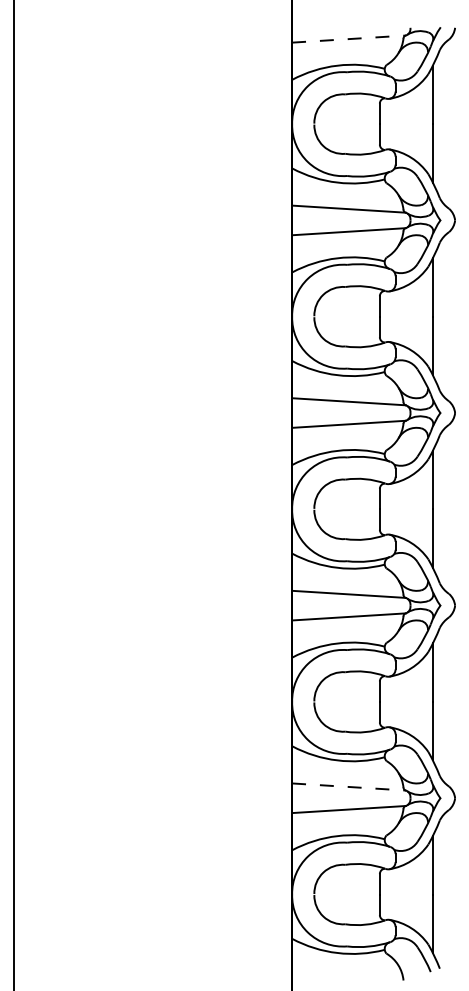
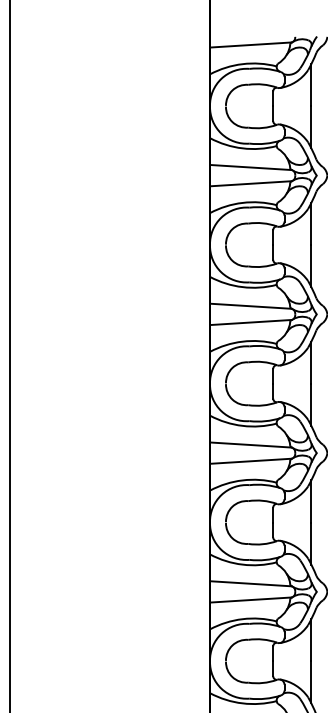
line: (348, 39) -> (250, 45), dashed -> solid
line: (348, 786) -> (250, 583), dashed -> solid

